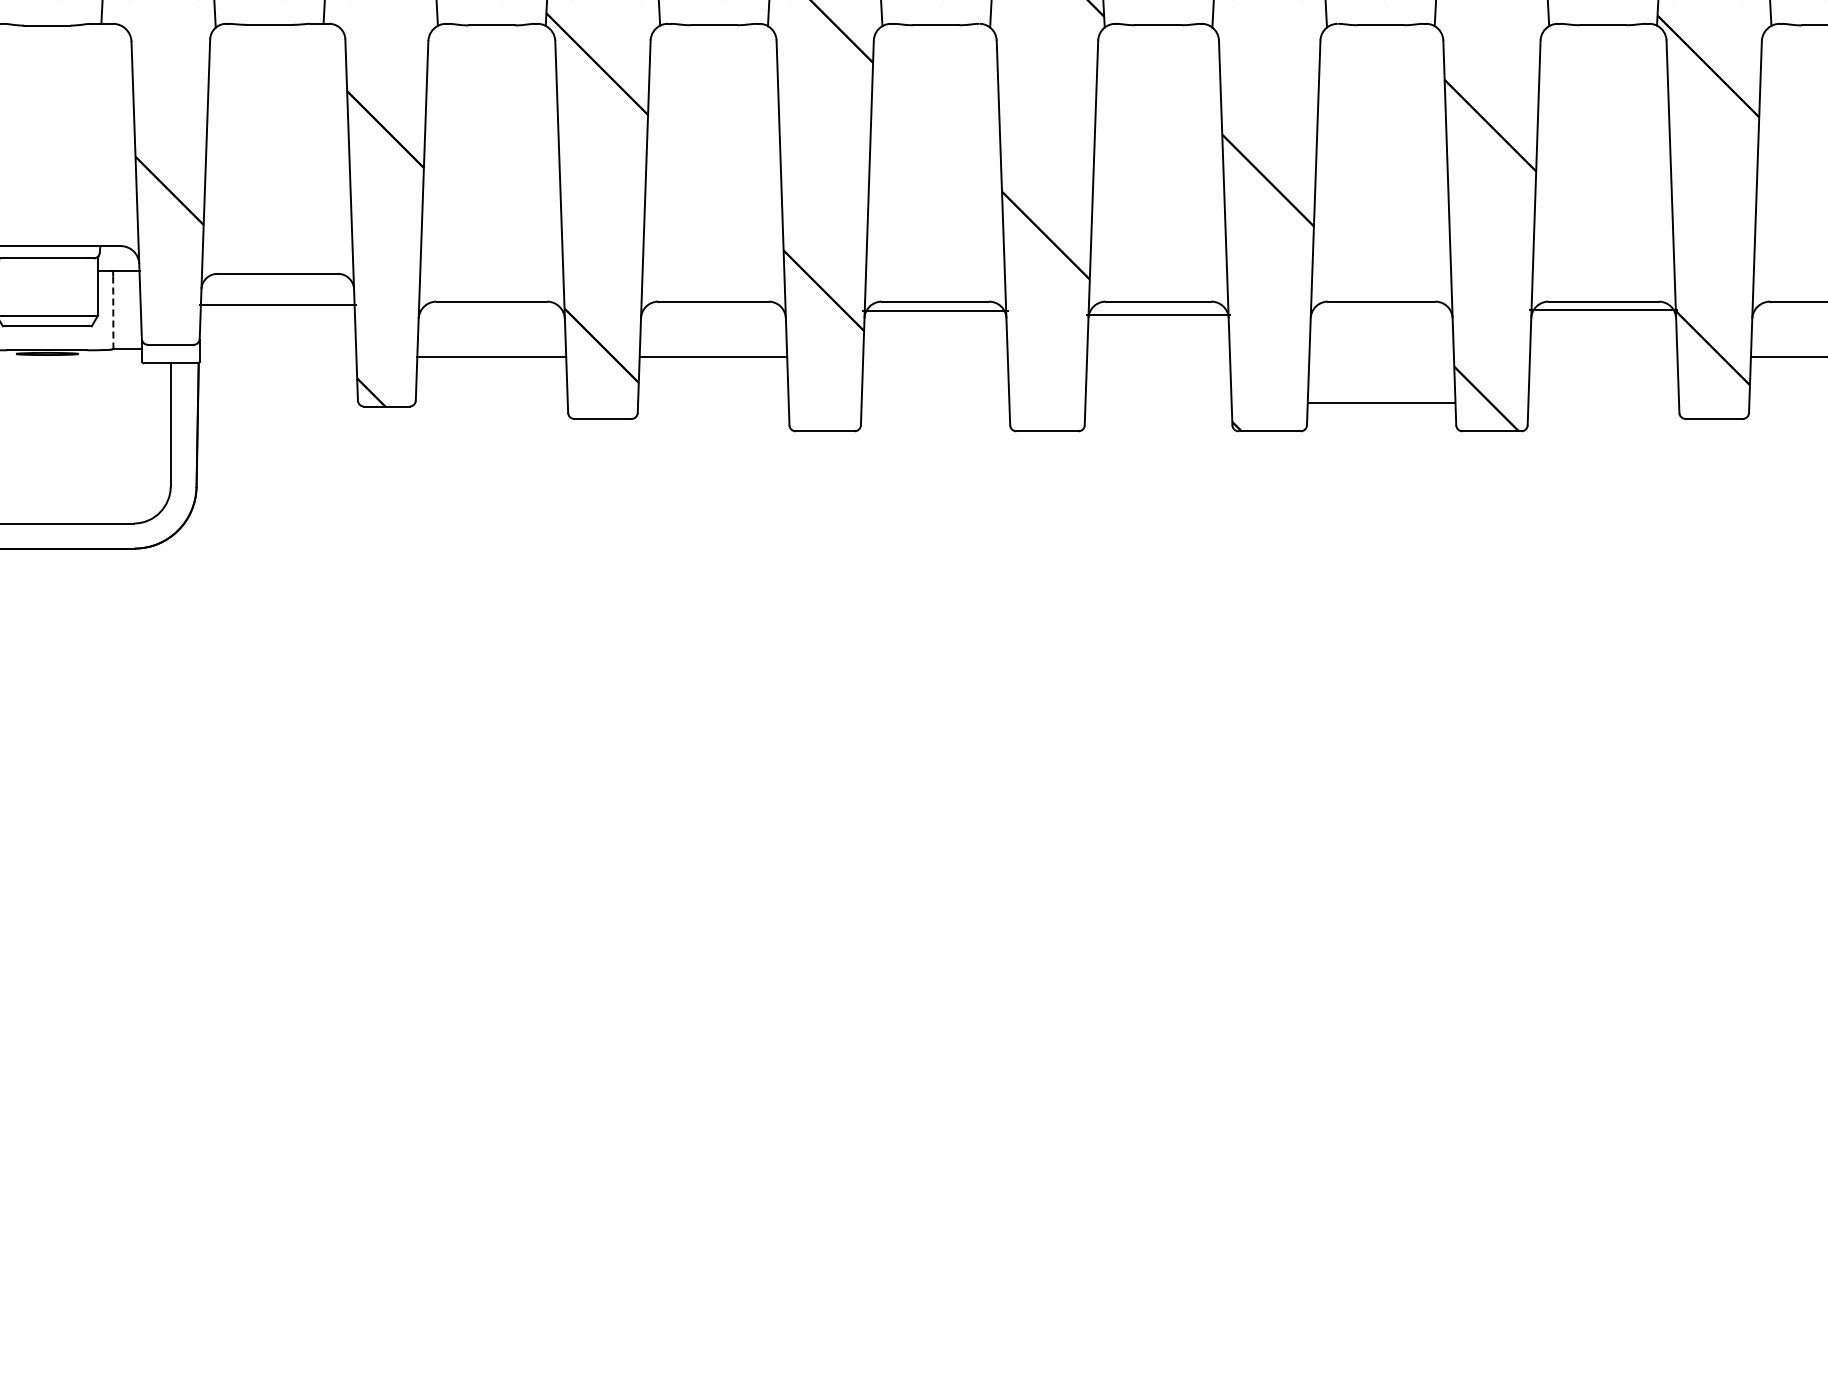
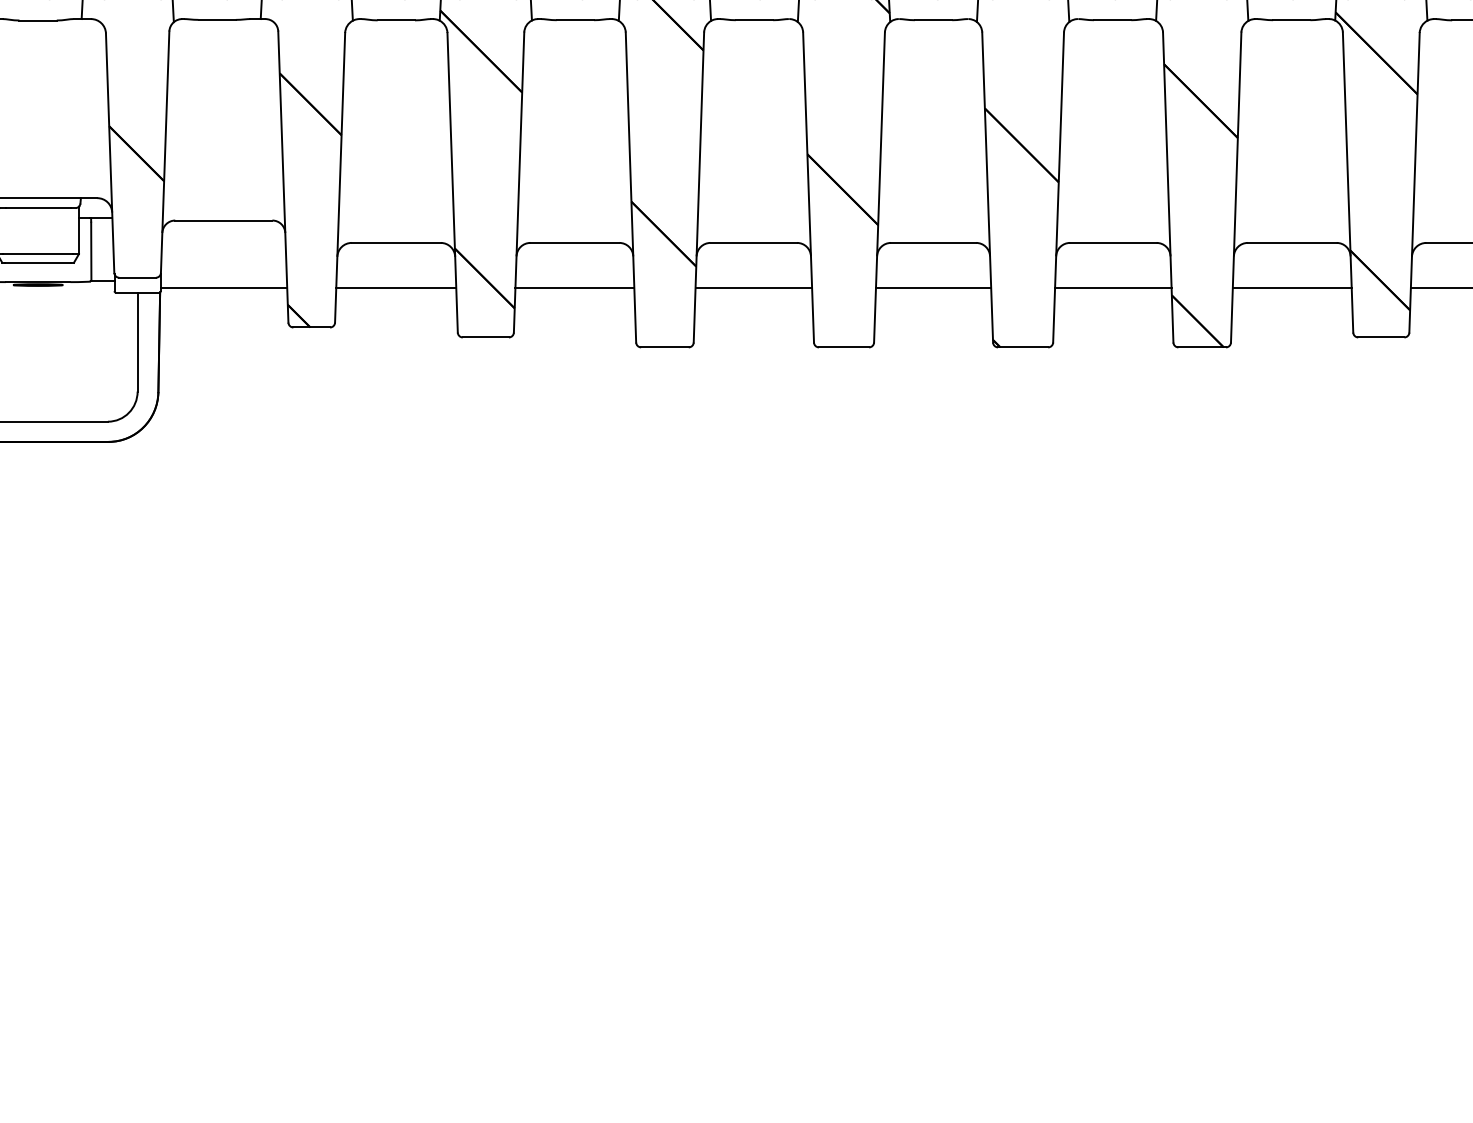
line: (277, 305) -> (223, 287), moved
line: (1603, 310) -> (1292, 287), moved
line: (935, 311) -> (753, 287), moved
line: (113, 313) -> (91, 252), dashed -> solid
line: (1158, 315) -> (933, 287), moved
line: (1381, 403) -> (1113, 287), moved

